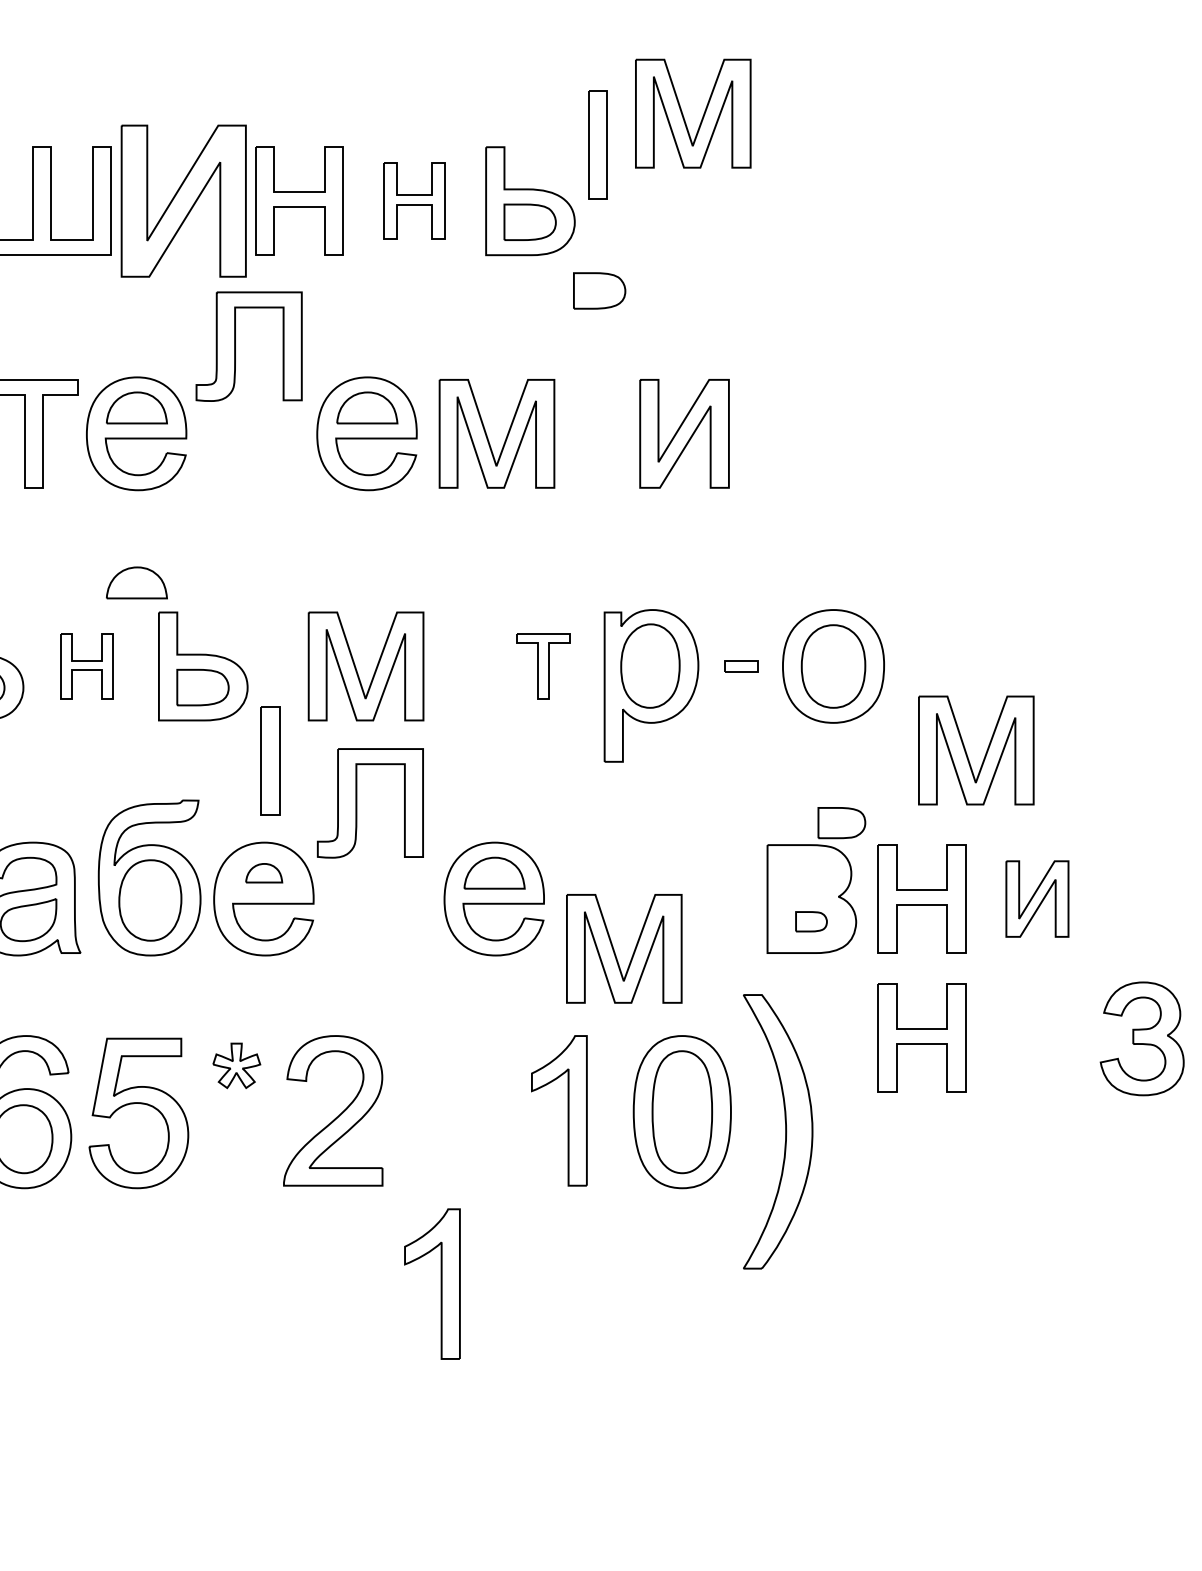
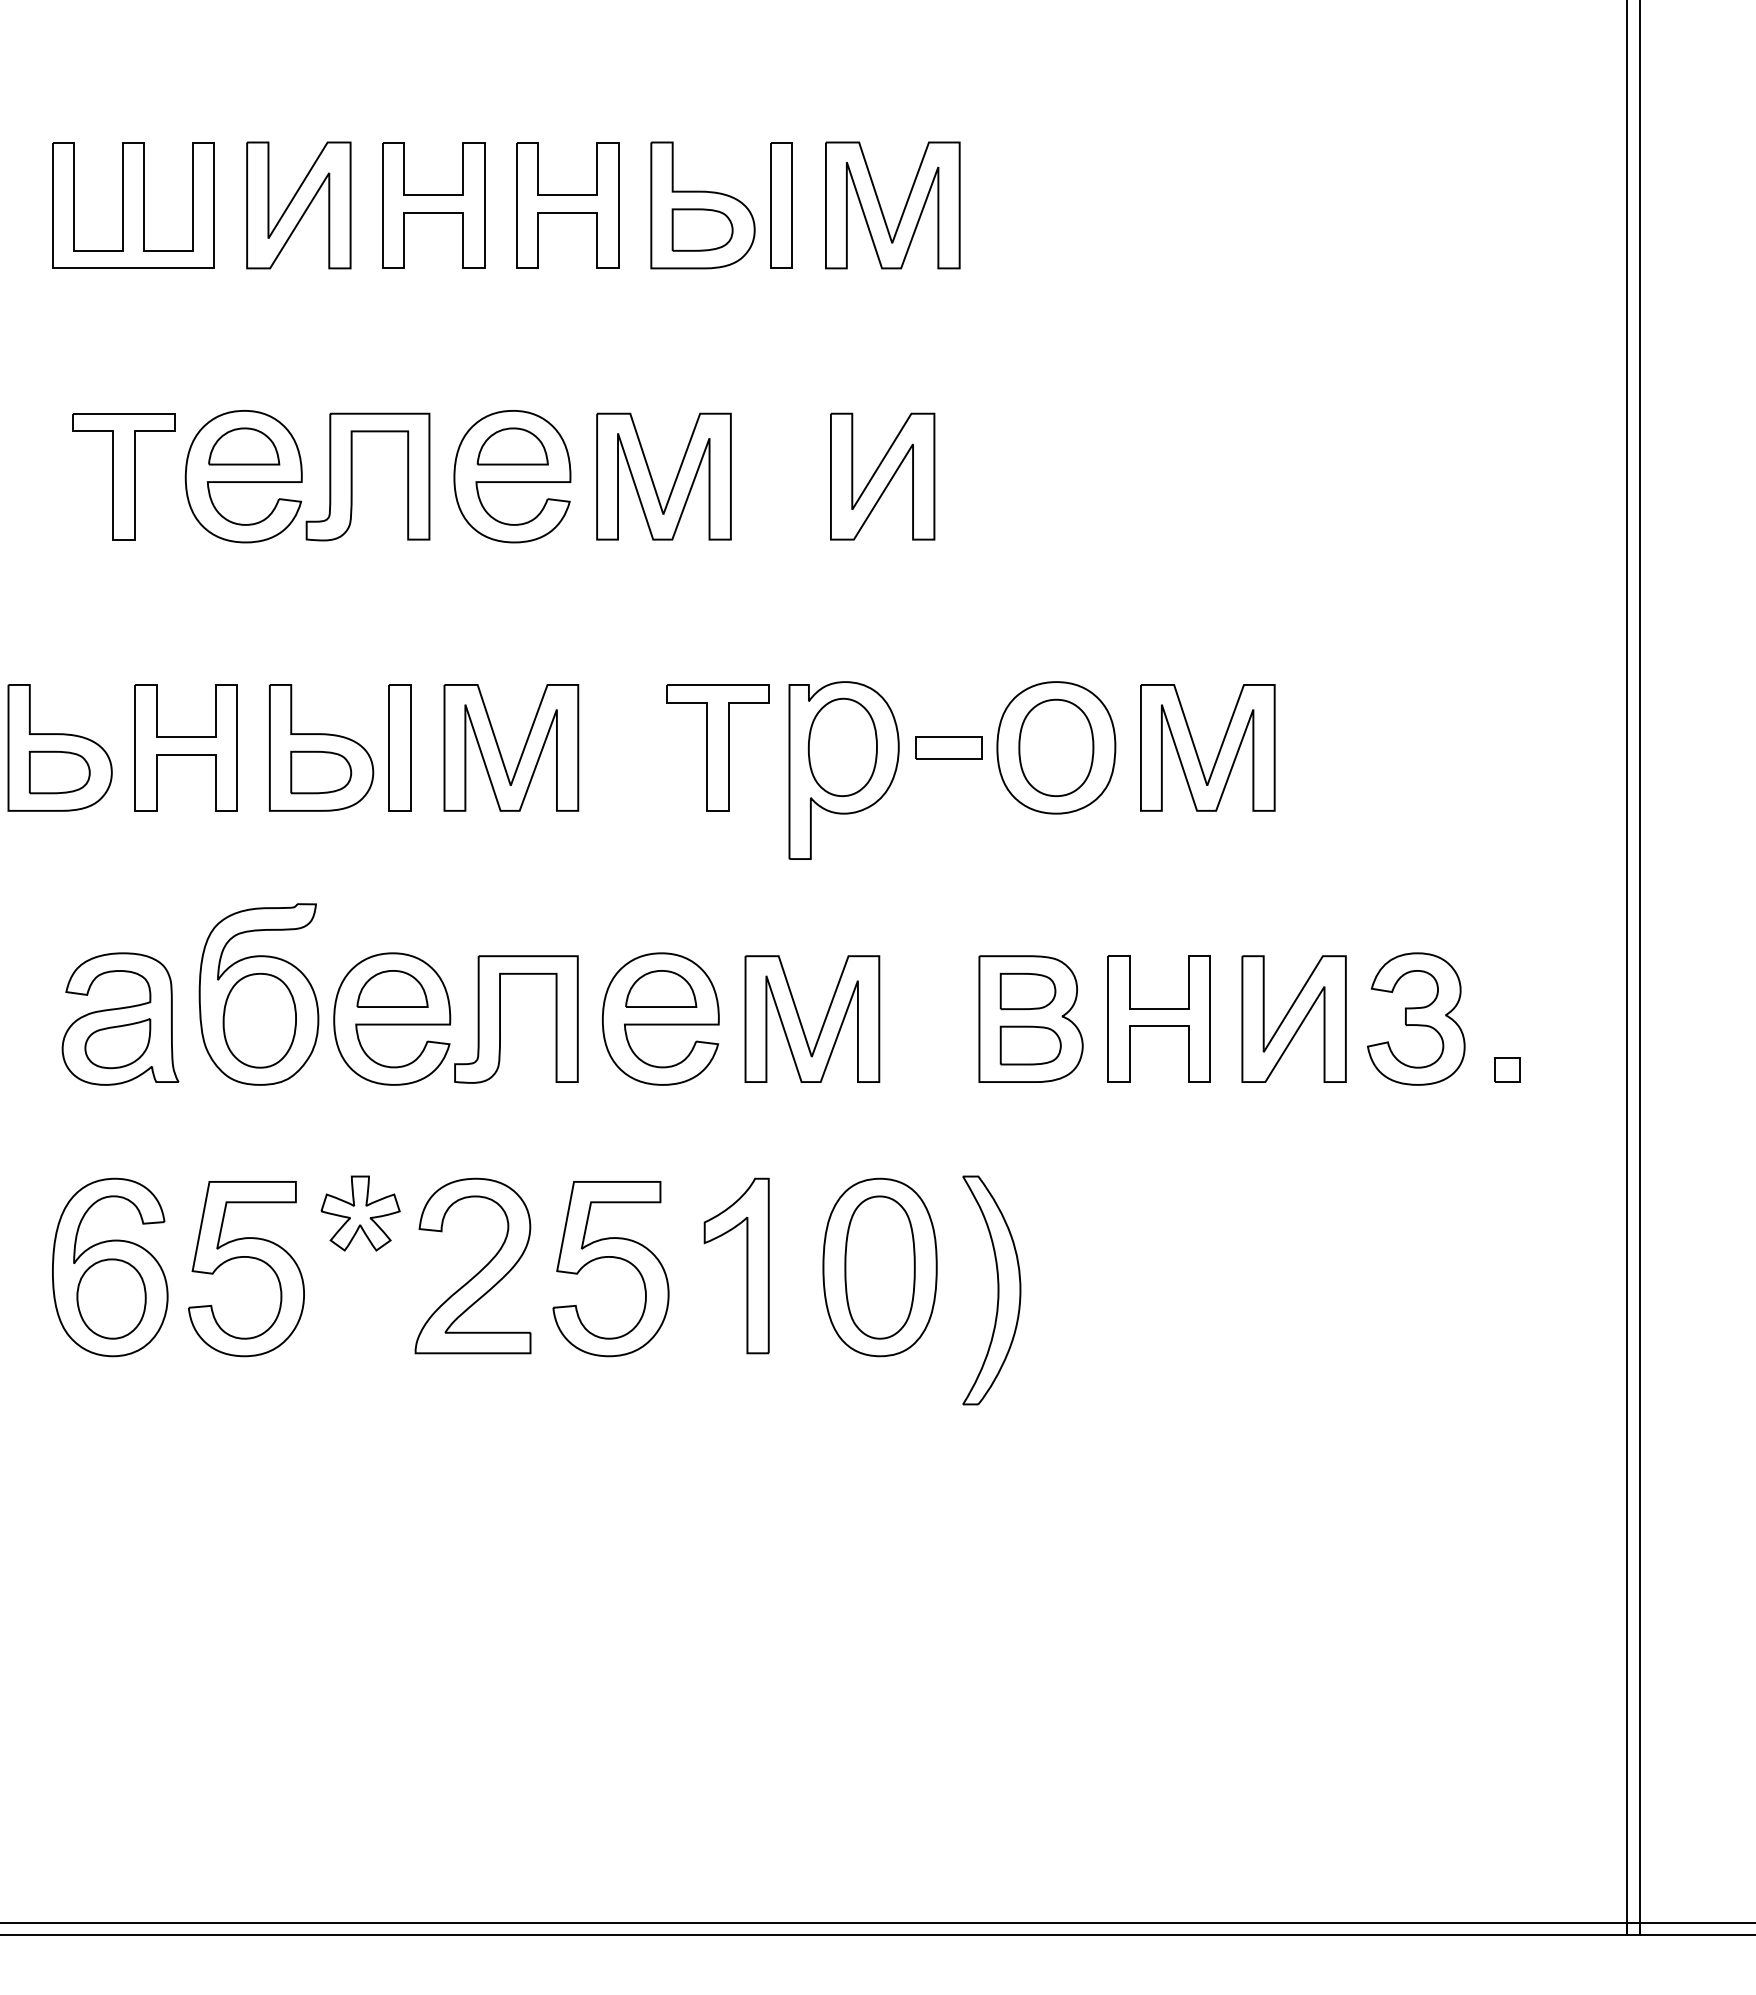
part: (684, 117) -> (882, 209), moved
part: (597, 144) -> (781, 205), moved
part: (183, 201) -> (298, 205), size x0.71
part: (414, 201) -> (567, 205), size x1.43
part: (599, 290) -> (783, 309), removed
part: (235, 346) -> (352, 476), moved
part: (137, 582) -> (244, 650), removed
part: (86, 666) -> (185, 747), size x1.67
part: (542, 666) -> (717, 747), size x1.67
part: (741, 666) -> (948, 747), size x1.67
part: (966, 751) -> (1196, 749), moved
part: (270, 760) -> (399, 747), moved
part: (356, 803) -> (500, 1019), moved
part: (841, 823) -> (1027, 991), moved
part: (264, 872) -> (392, 988), size x1.67
part: (1036, 898) -> (1293, 1018), size x1.43
part: (811, 921) -> (1030, 1045), size x1.67
part: (614, 950) -> (801, 1021), moved
part: (921, 1037) -> (1158, 1180), removed
part: (1142, 1038) -> (1416, 1018), moved
part: (236, 1065) -> (360, 1213), size x1.43
part: (454, 1104) -> (614, 1258), added
part: (777, 1131) -> (991, 1290), size x0.71
part: (440, 1283) -> (598, 1467), removed

